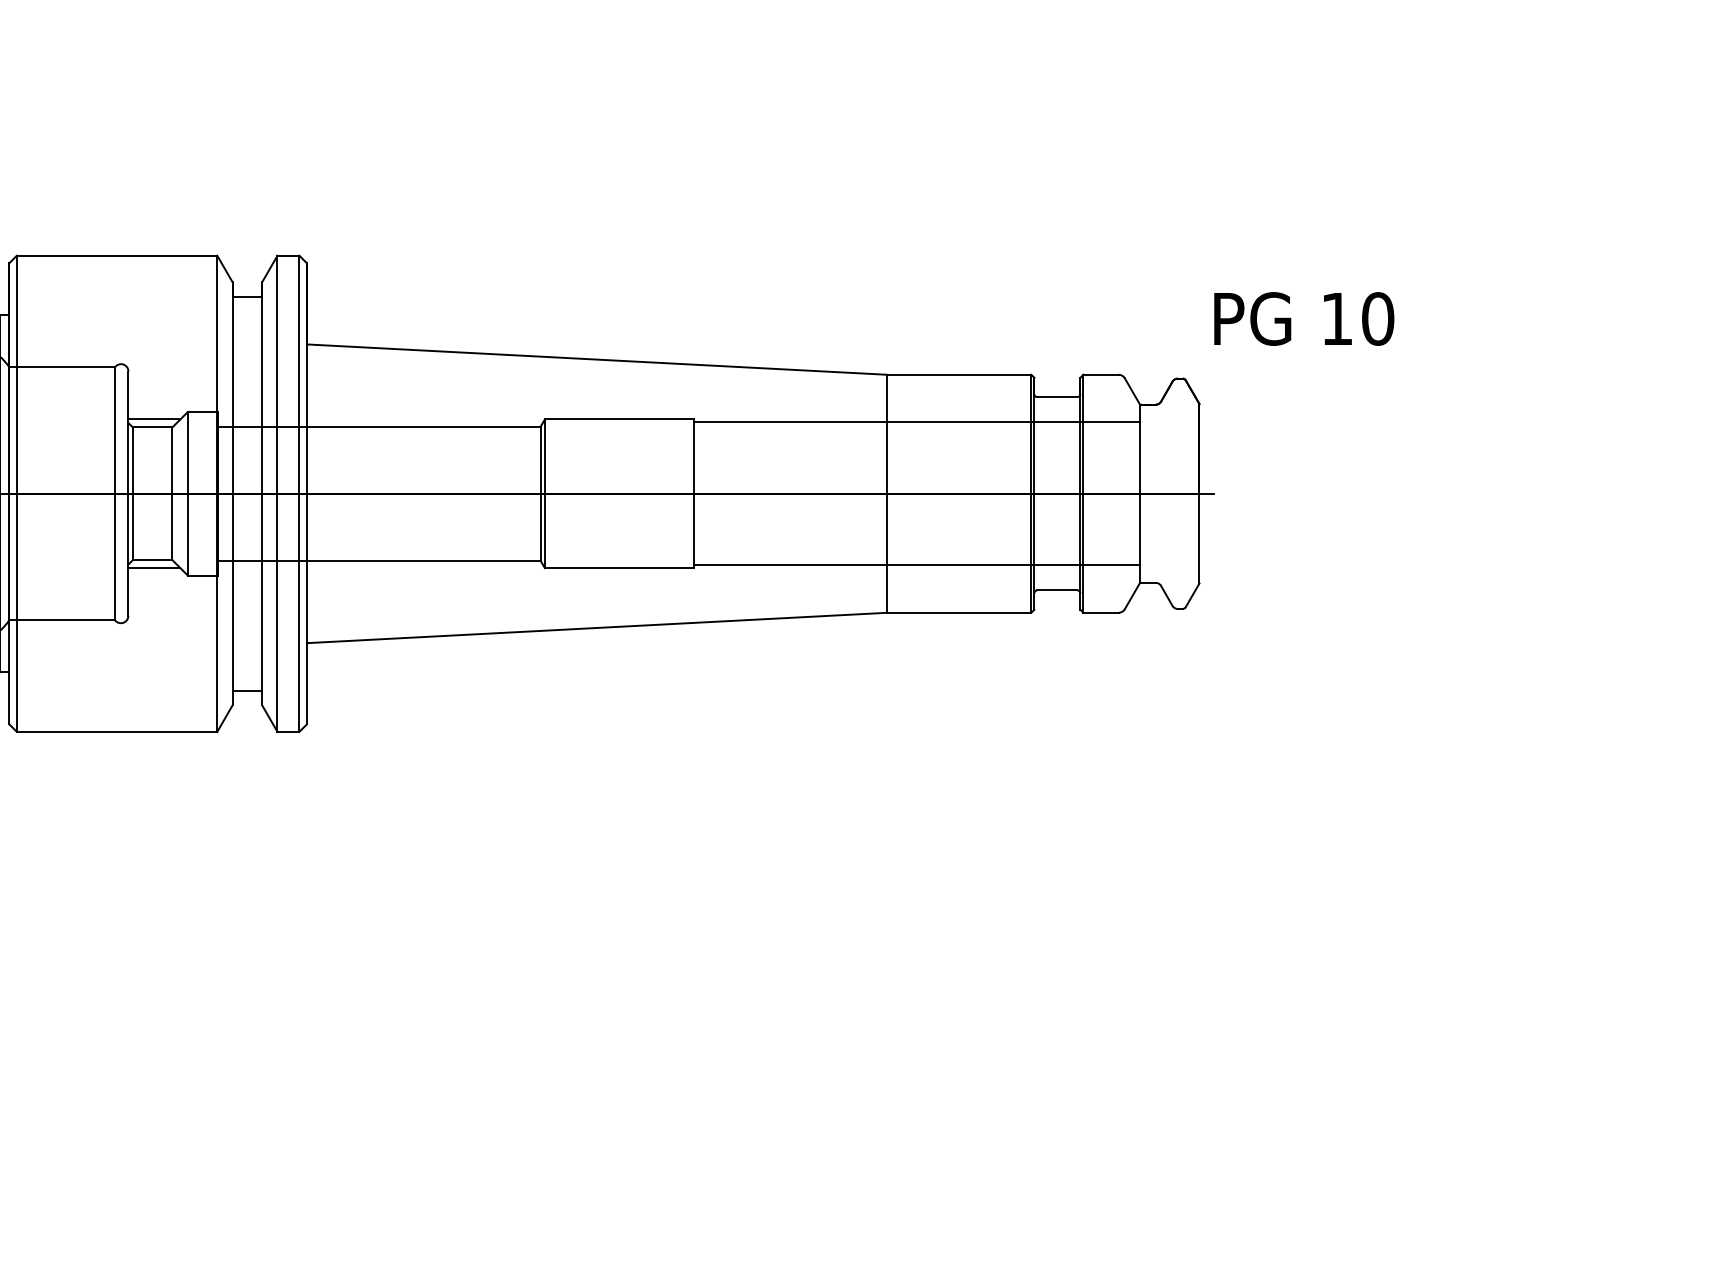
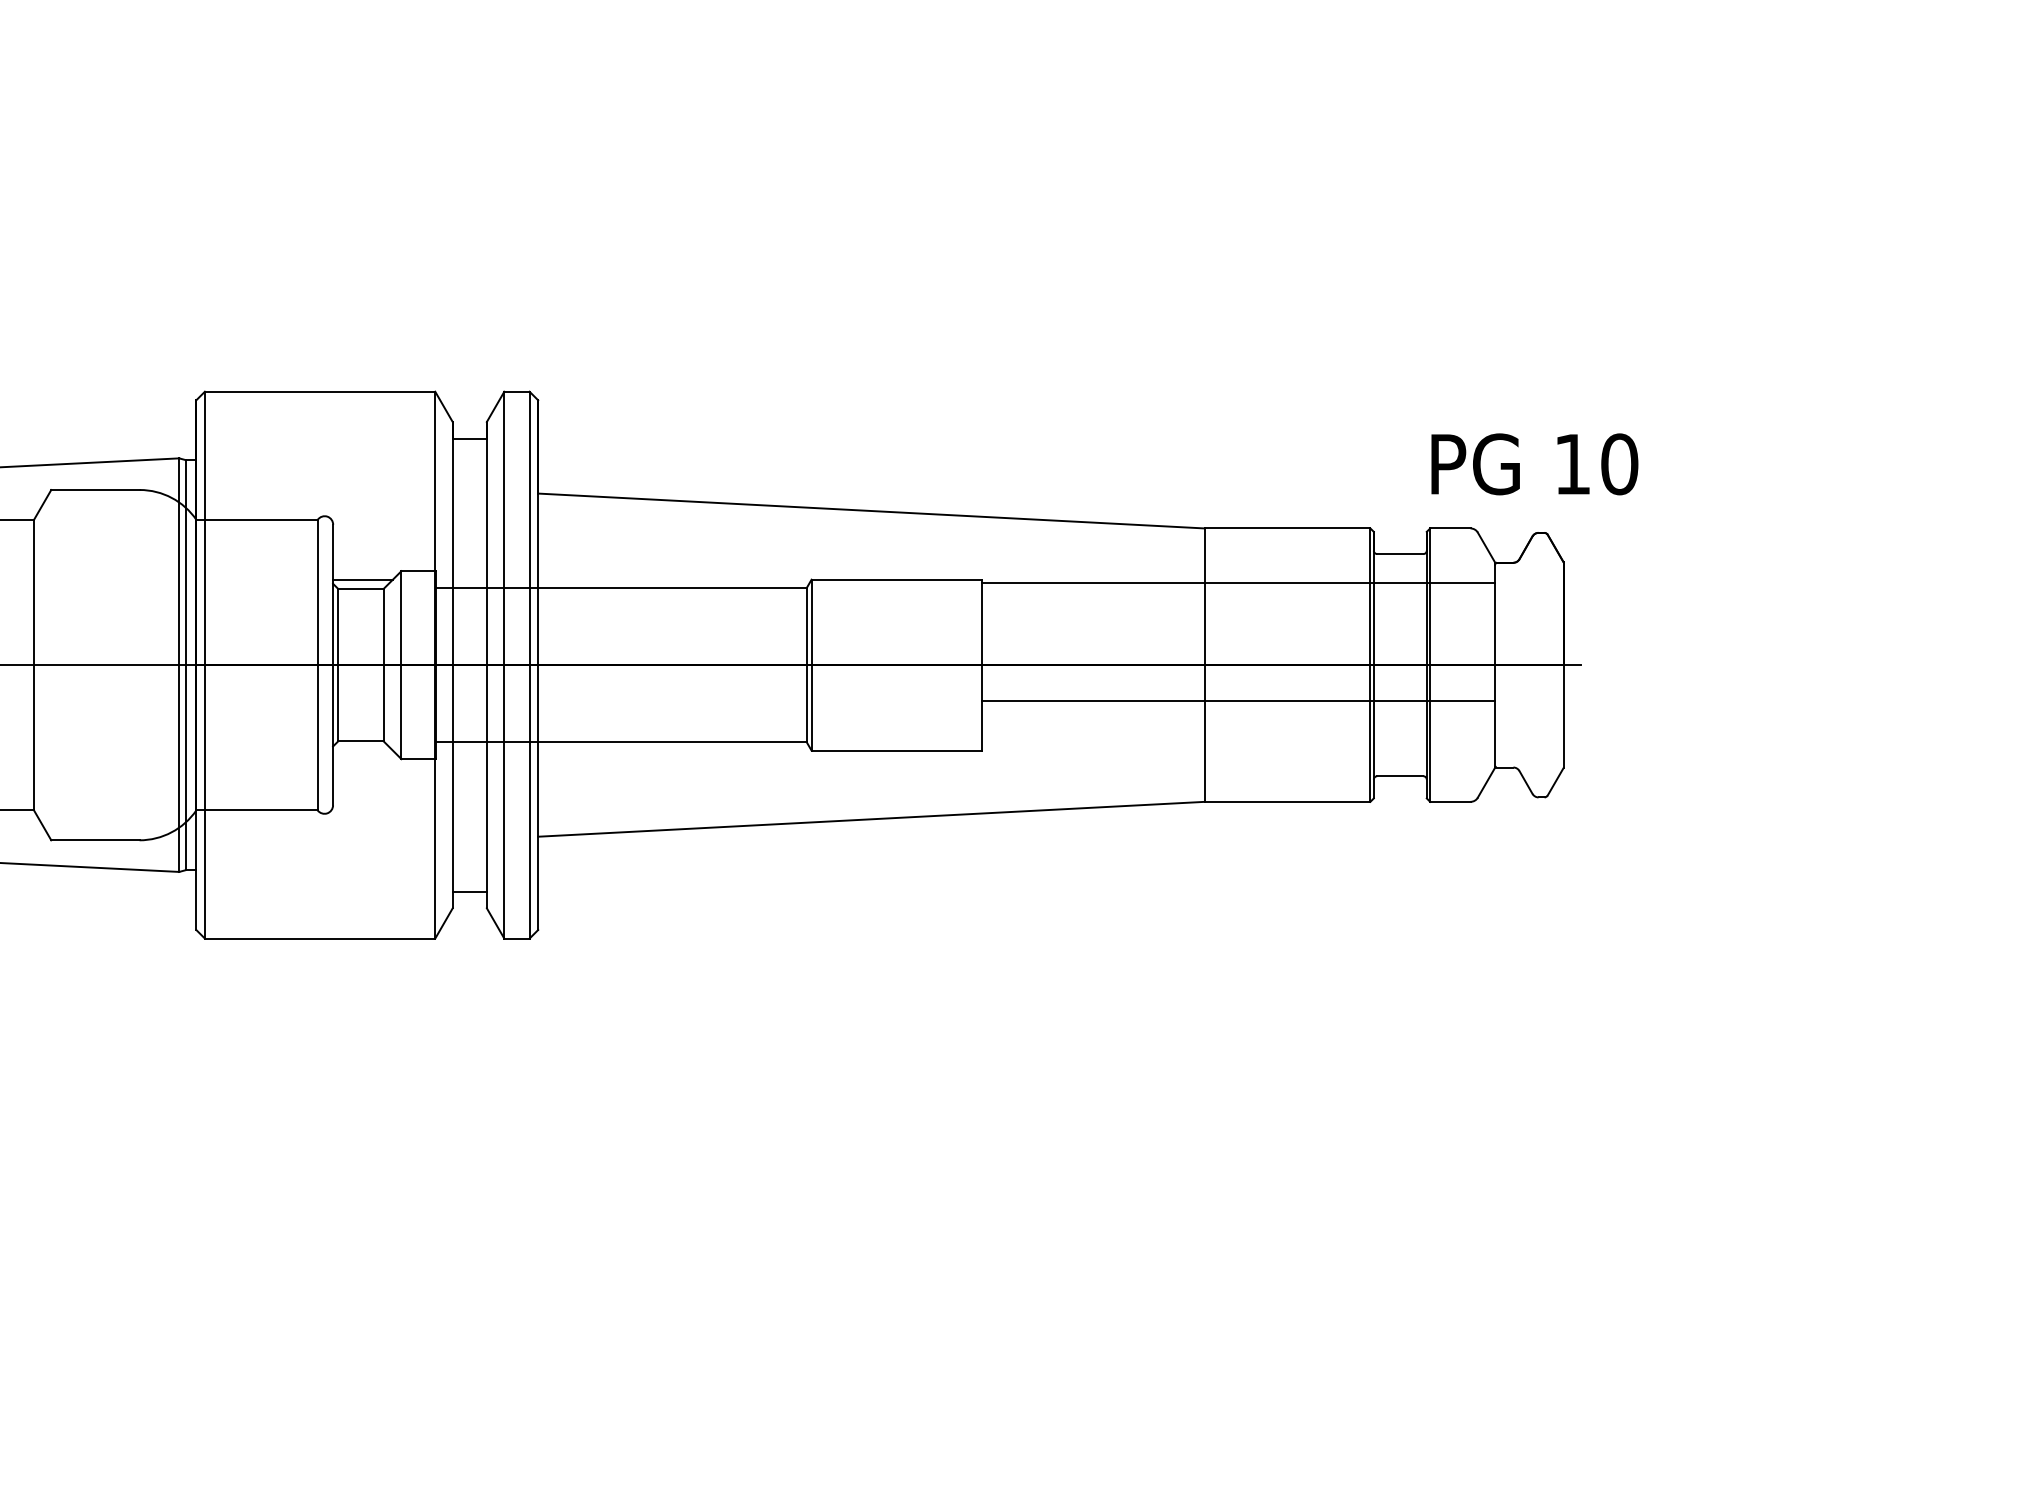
text: (1303, 319) -> (1534, 464), moved
line: (916, 565) -> (1238, 701), moved
line: (153, 568) -> (362, 750), removed

